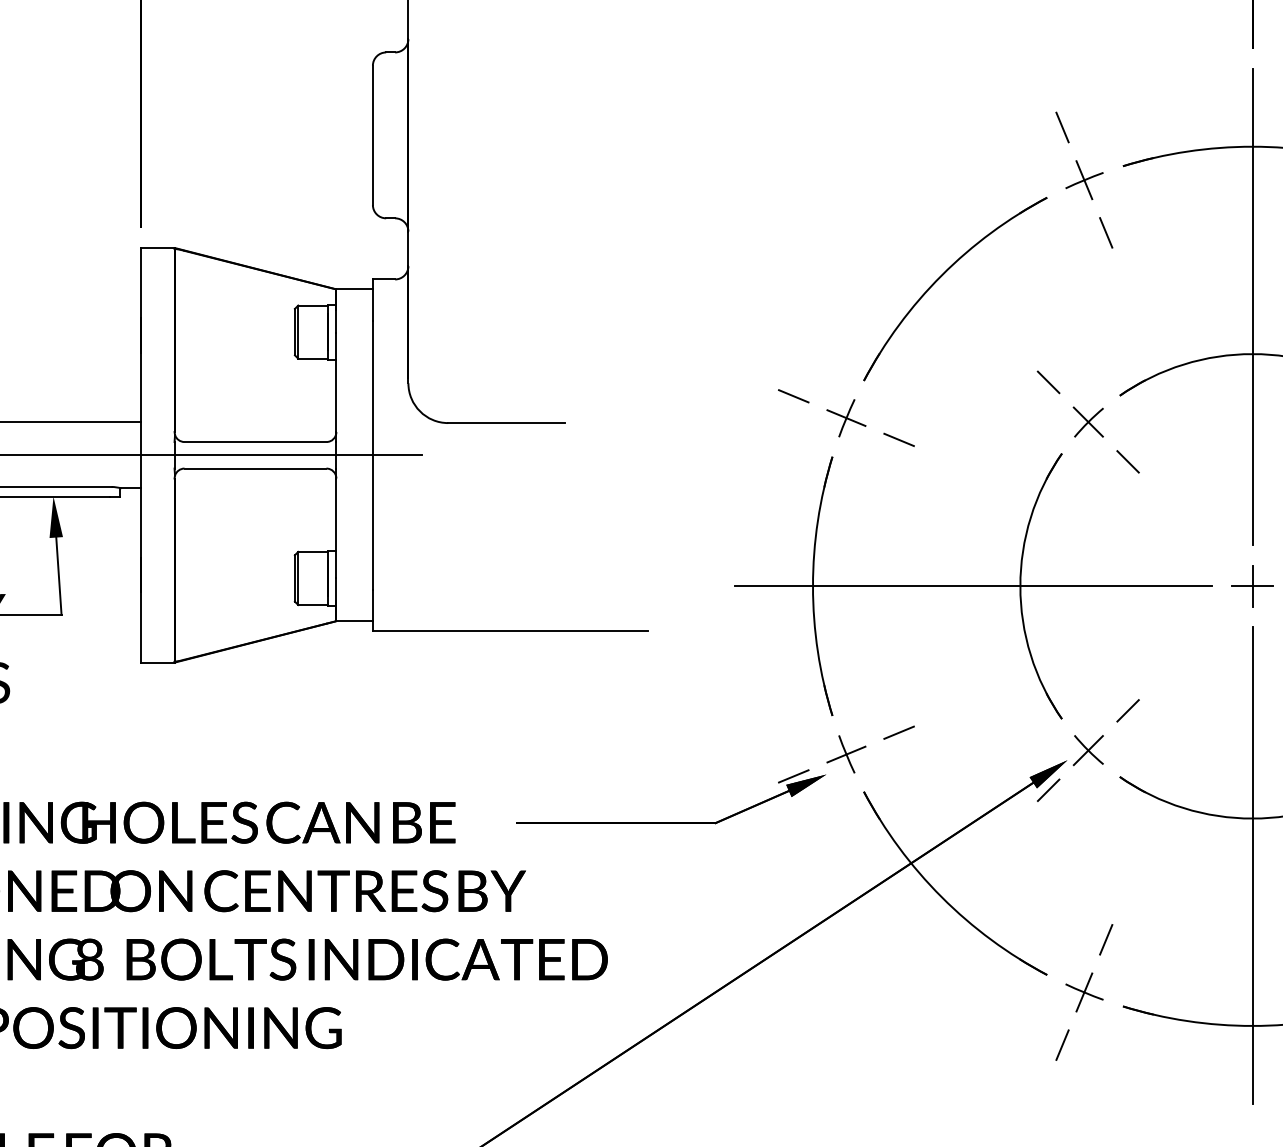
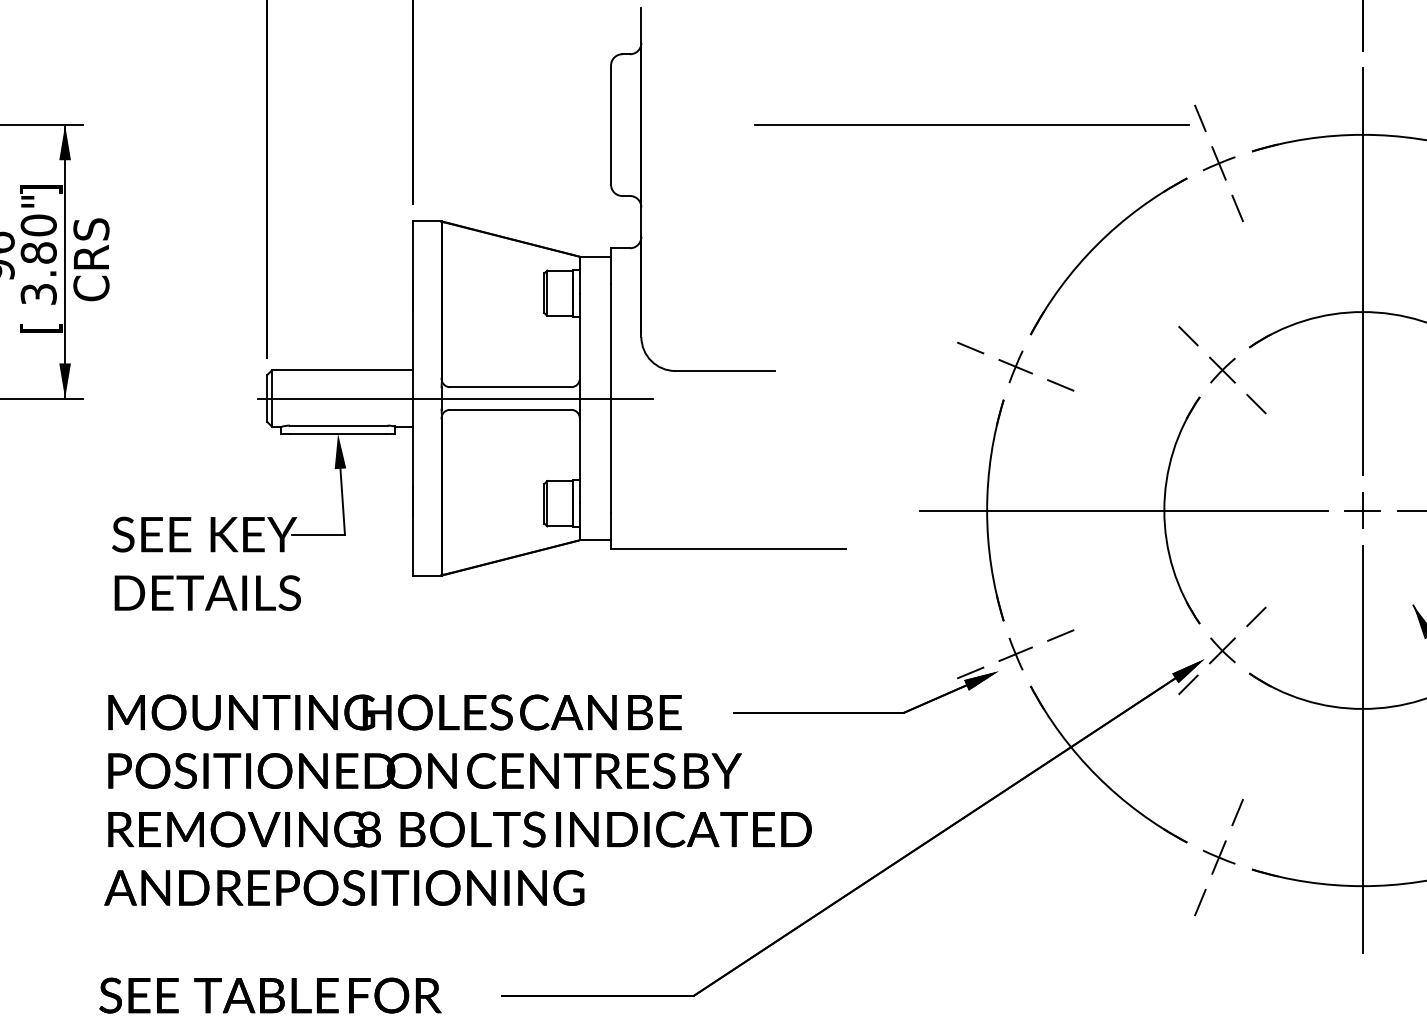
line: (794, 134) -> (971, 124), added

